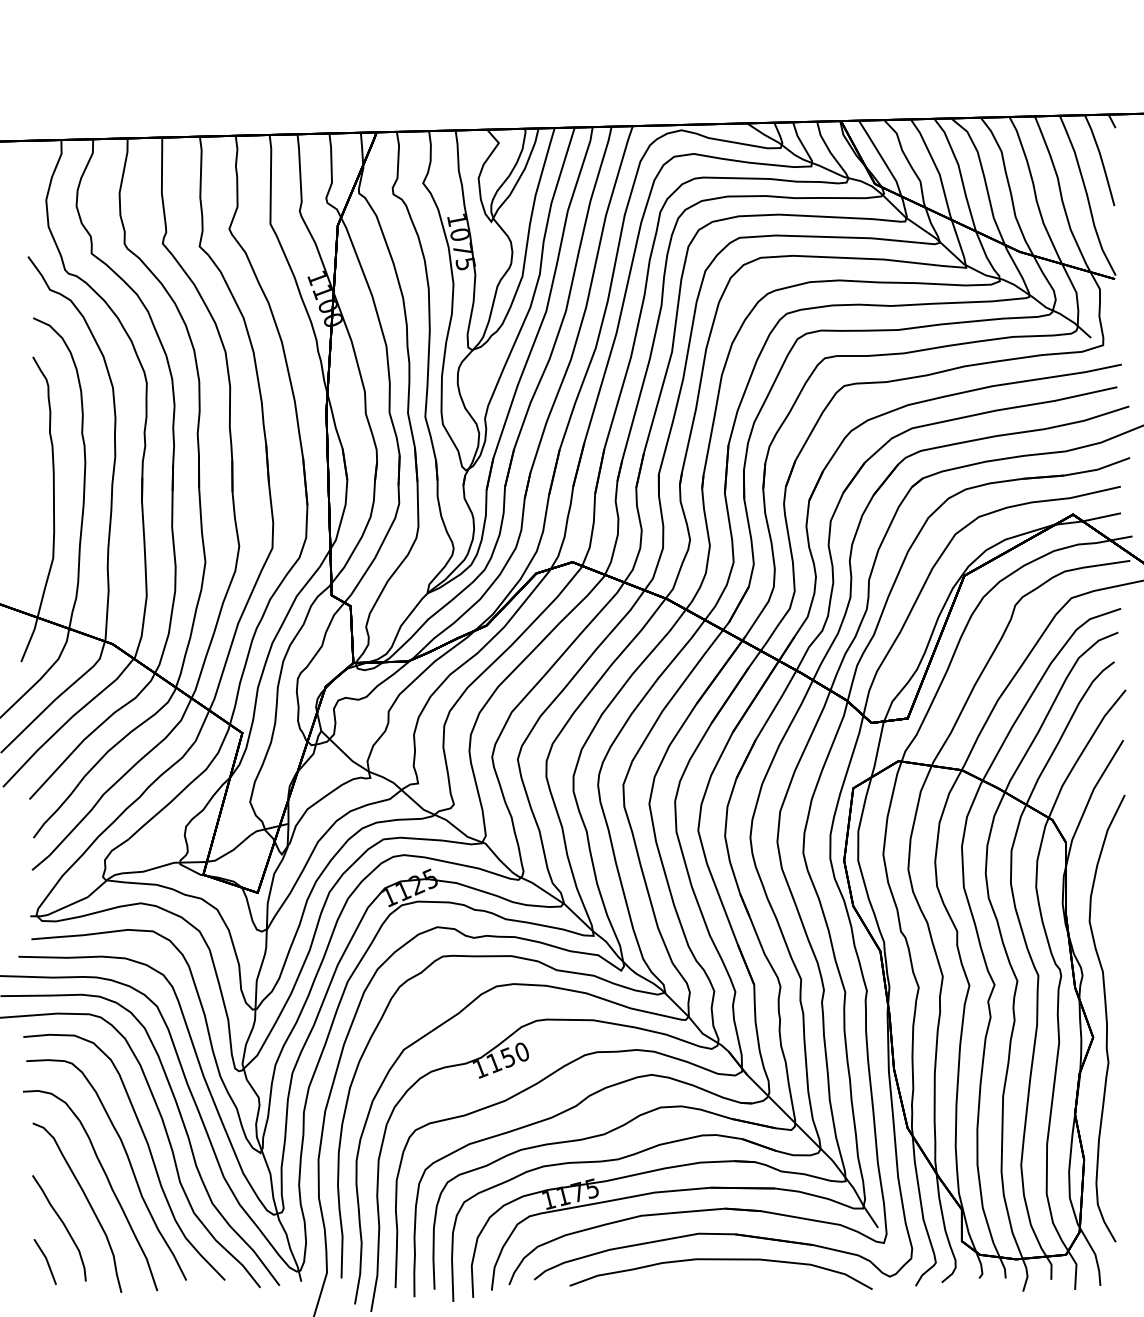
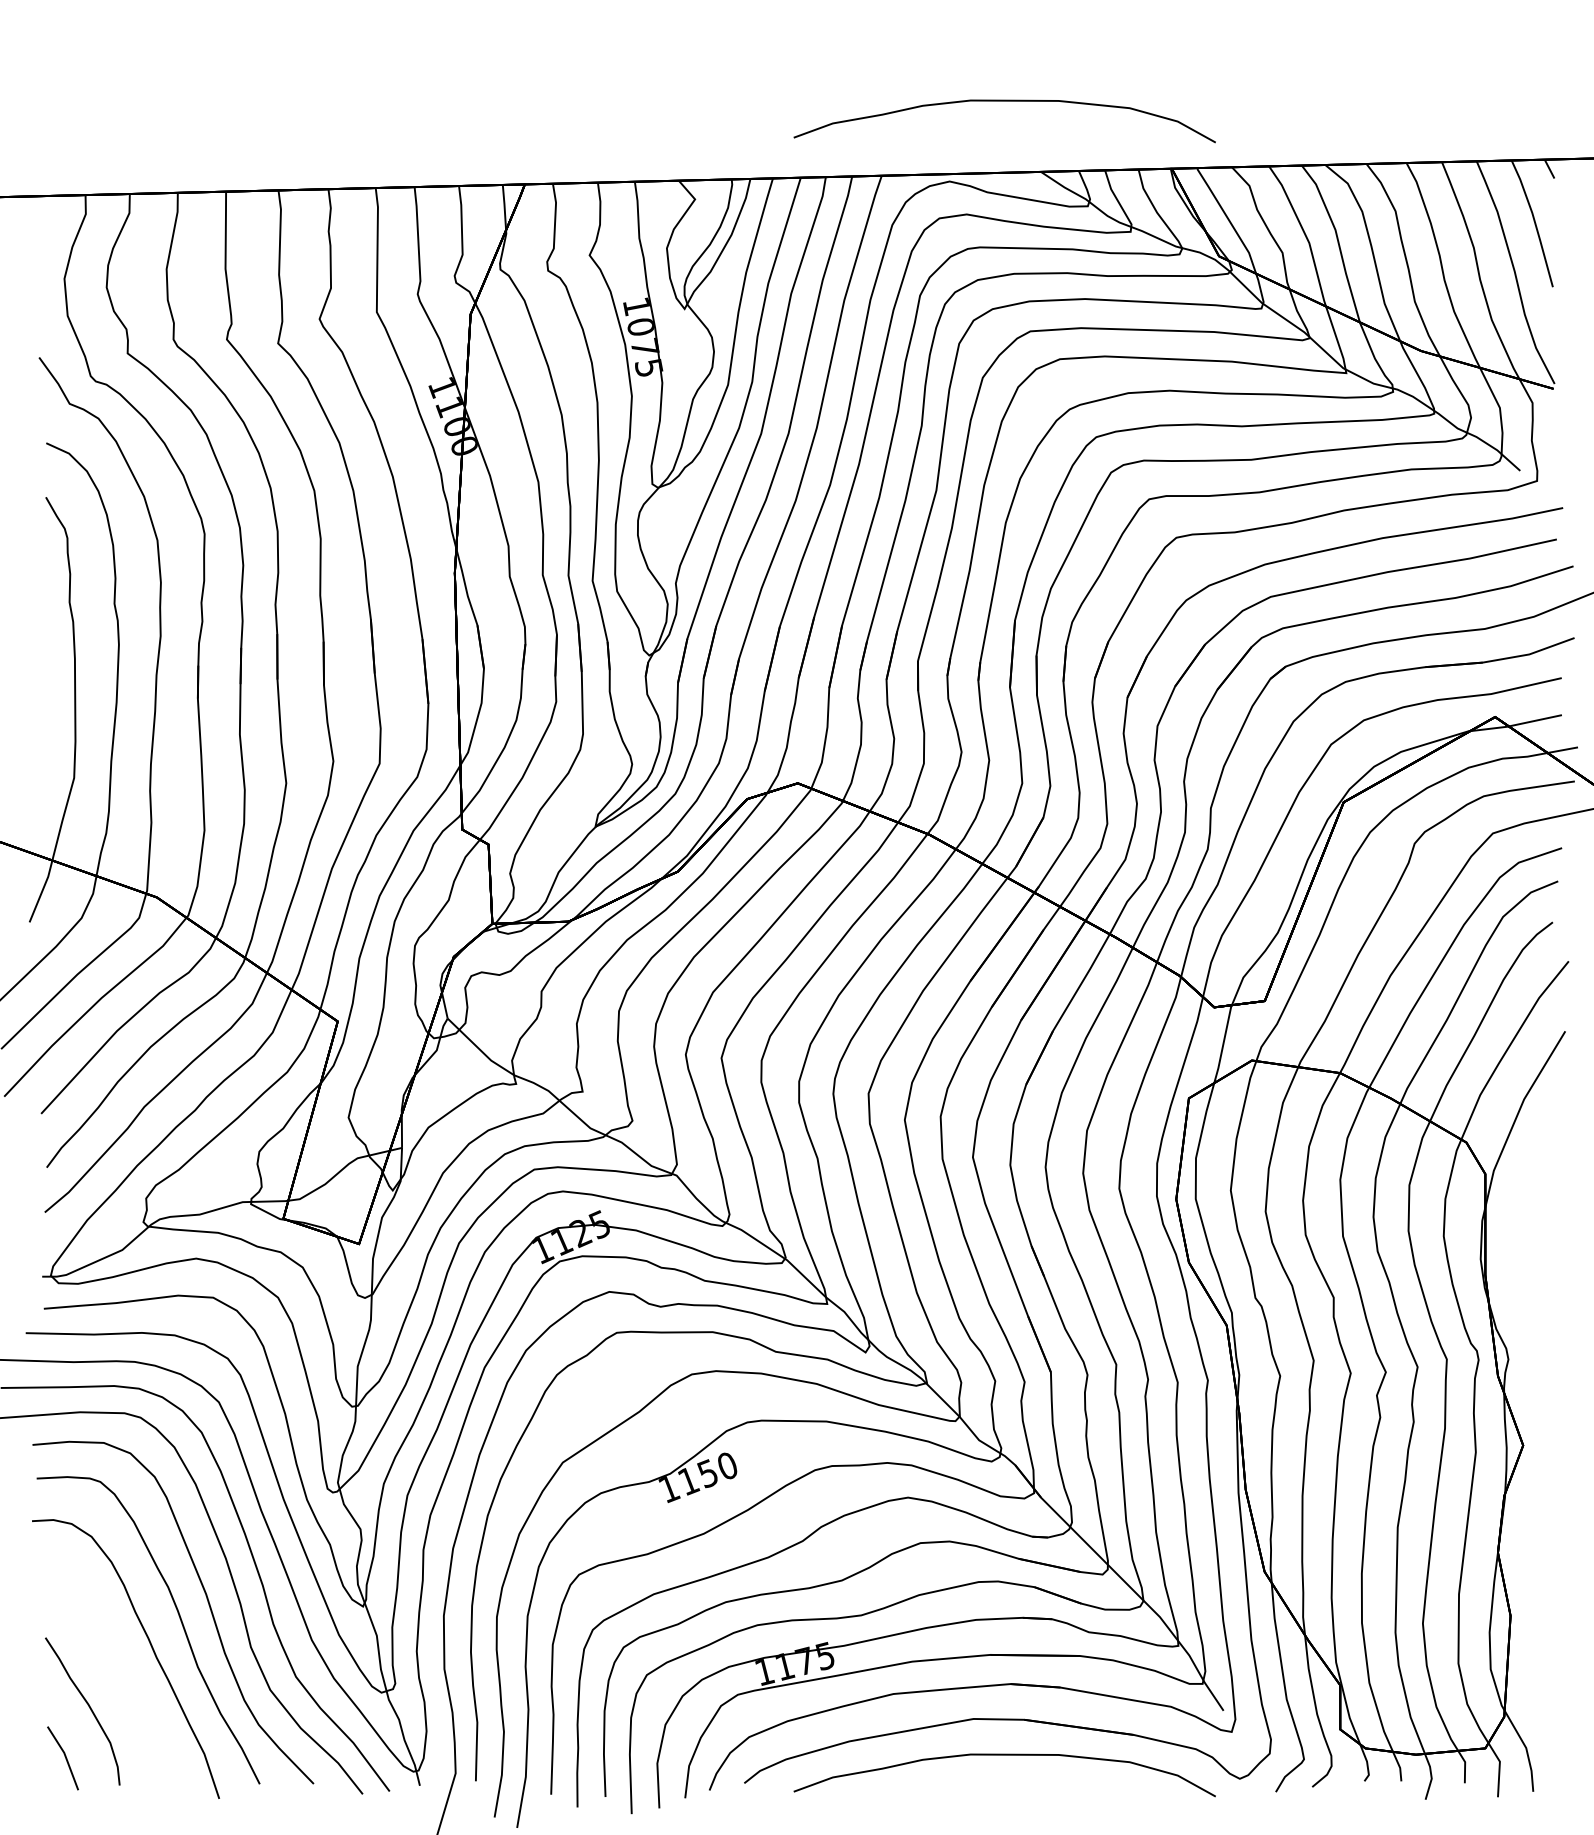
curve: (720, 72) -> (1004, 101), added
curve: (1107, 1018) -> (1542, 1418), removed
curve: (87, 1201) -> (122, 1674), removed

